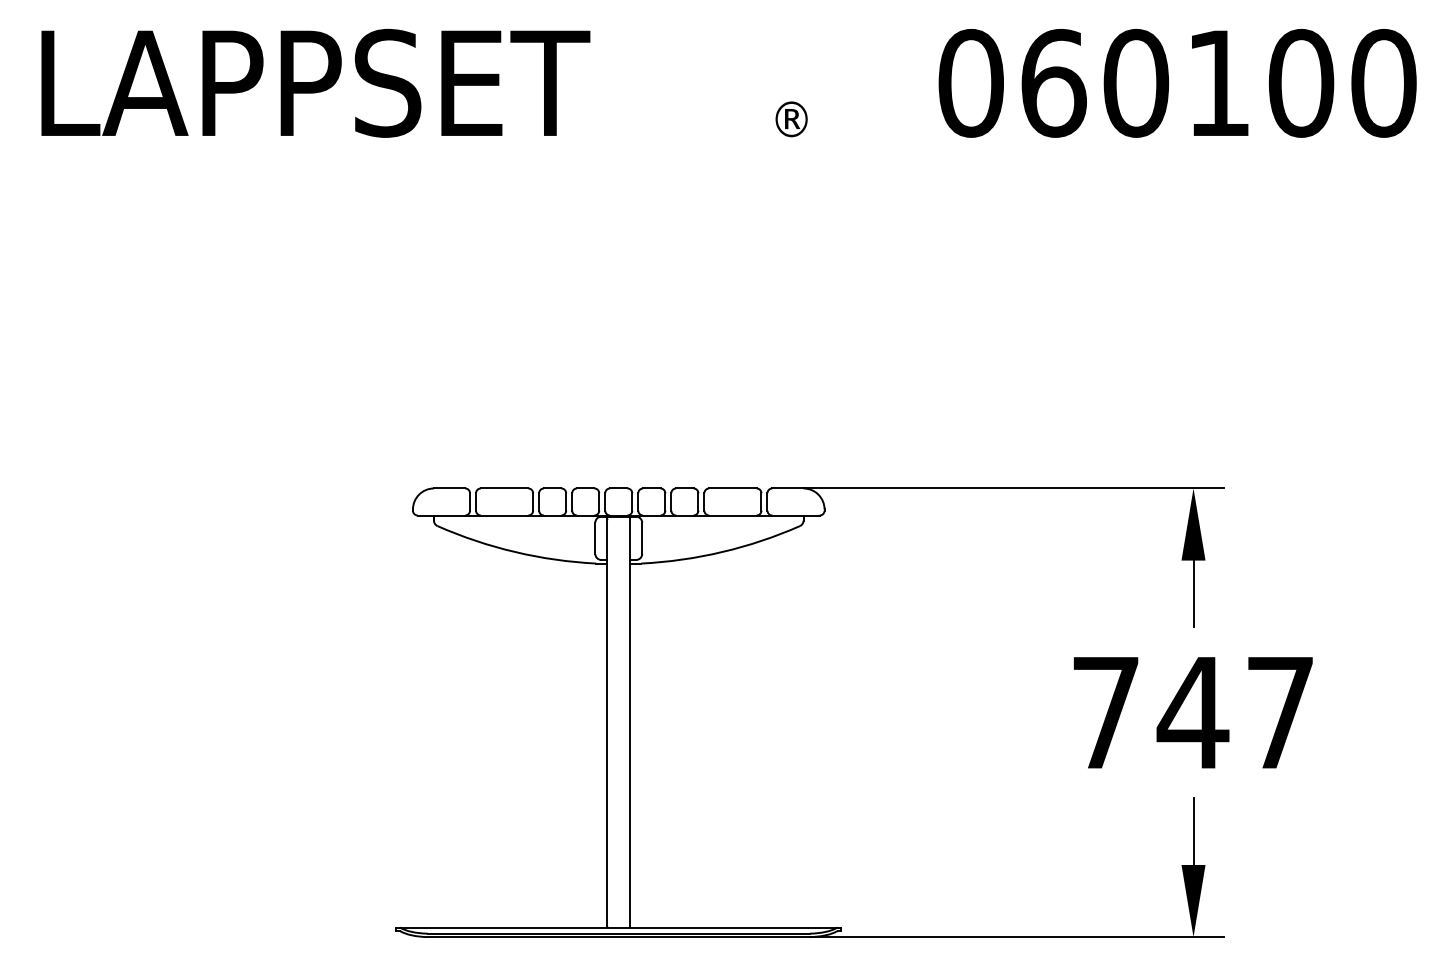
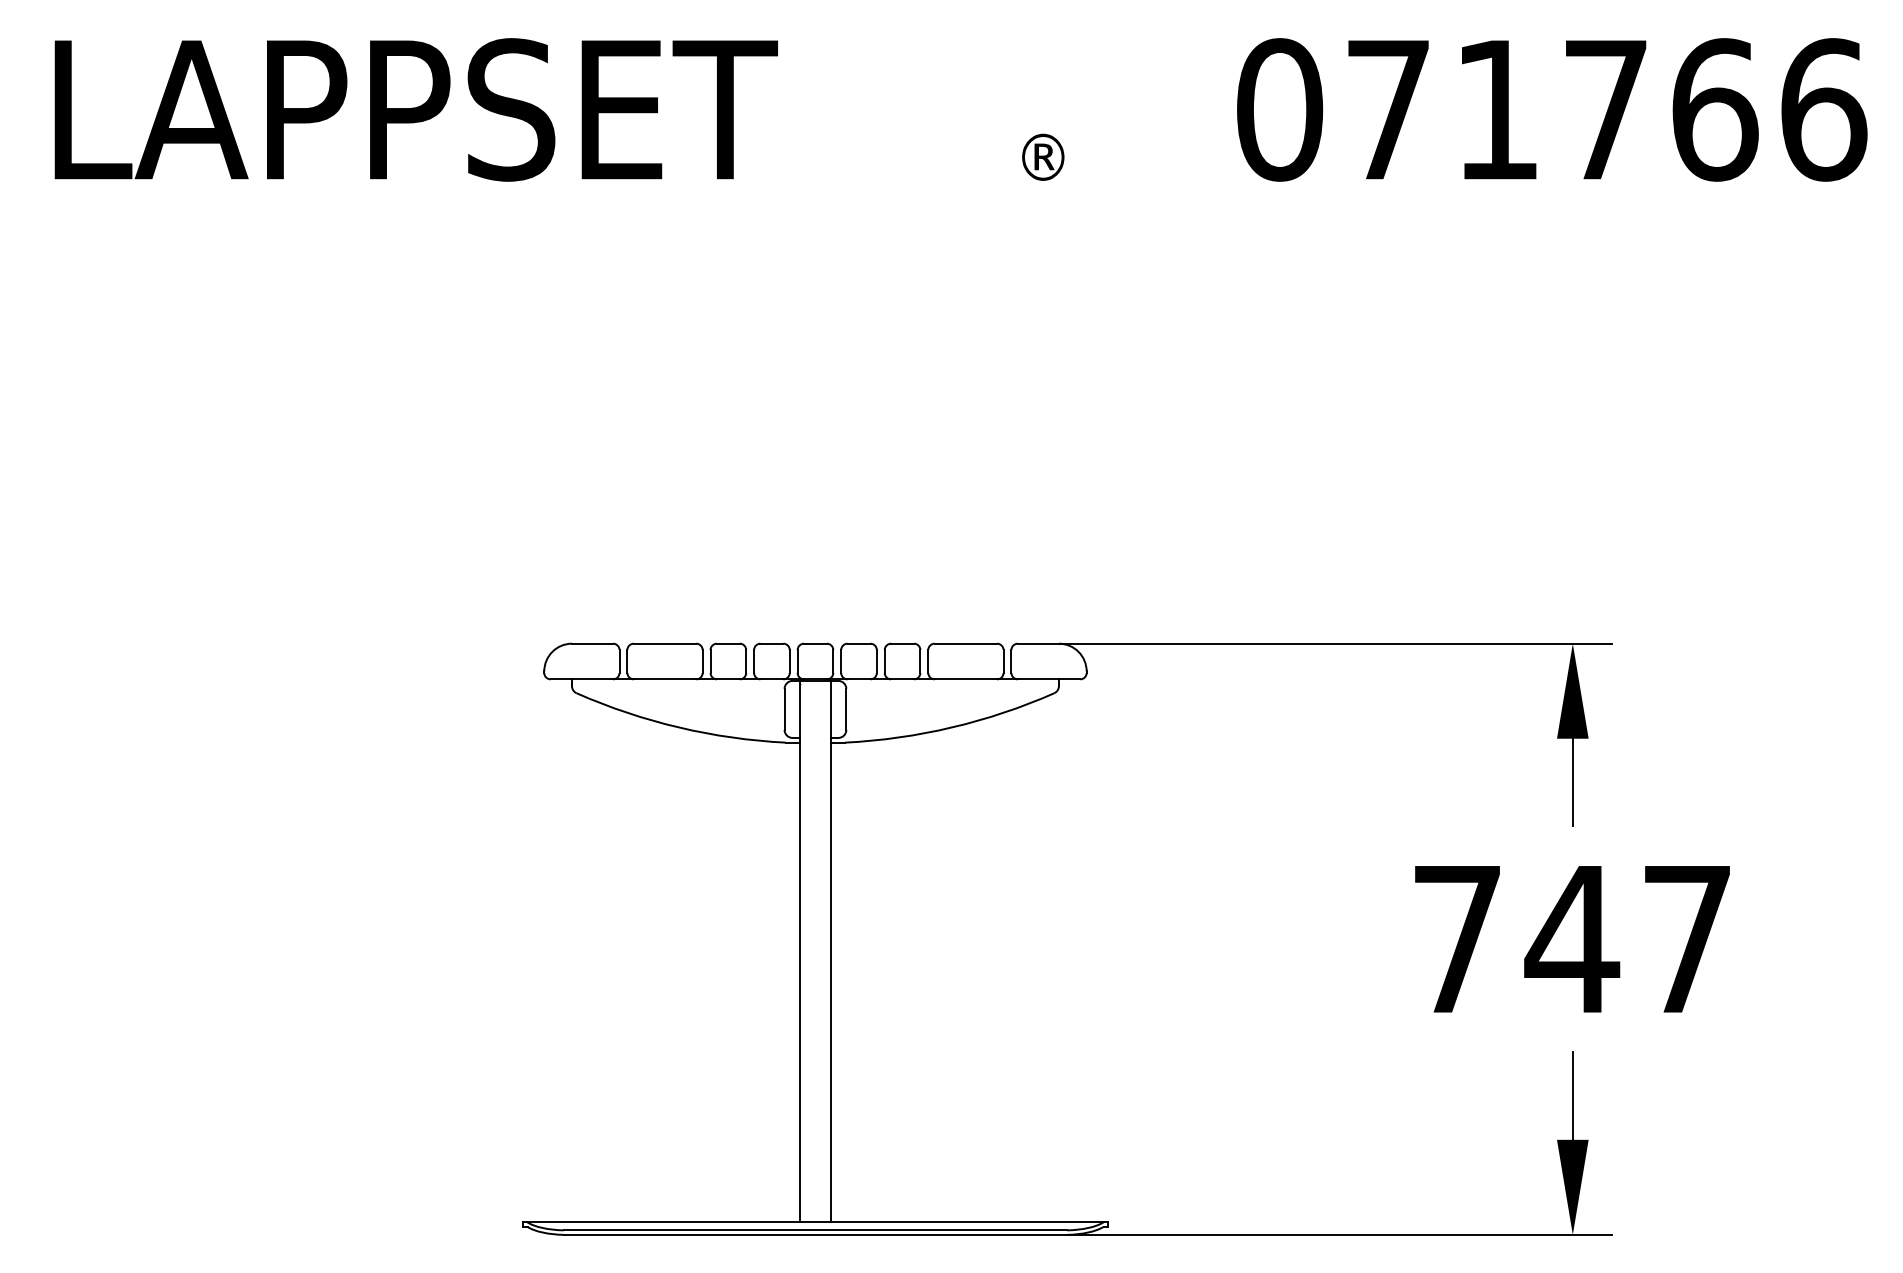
text: (1219, 83) -> (1606, 109), 060100 -> 071766

